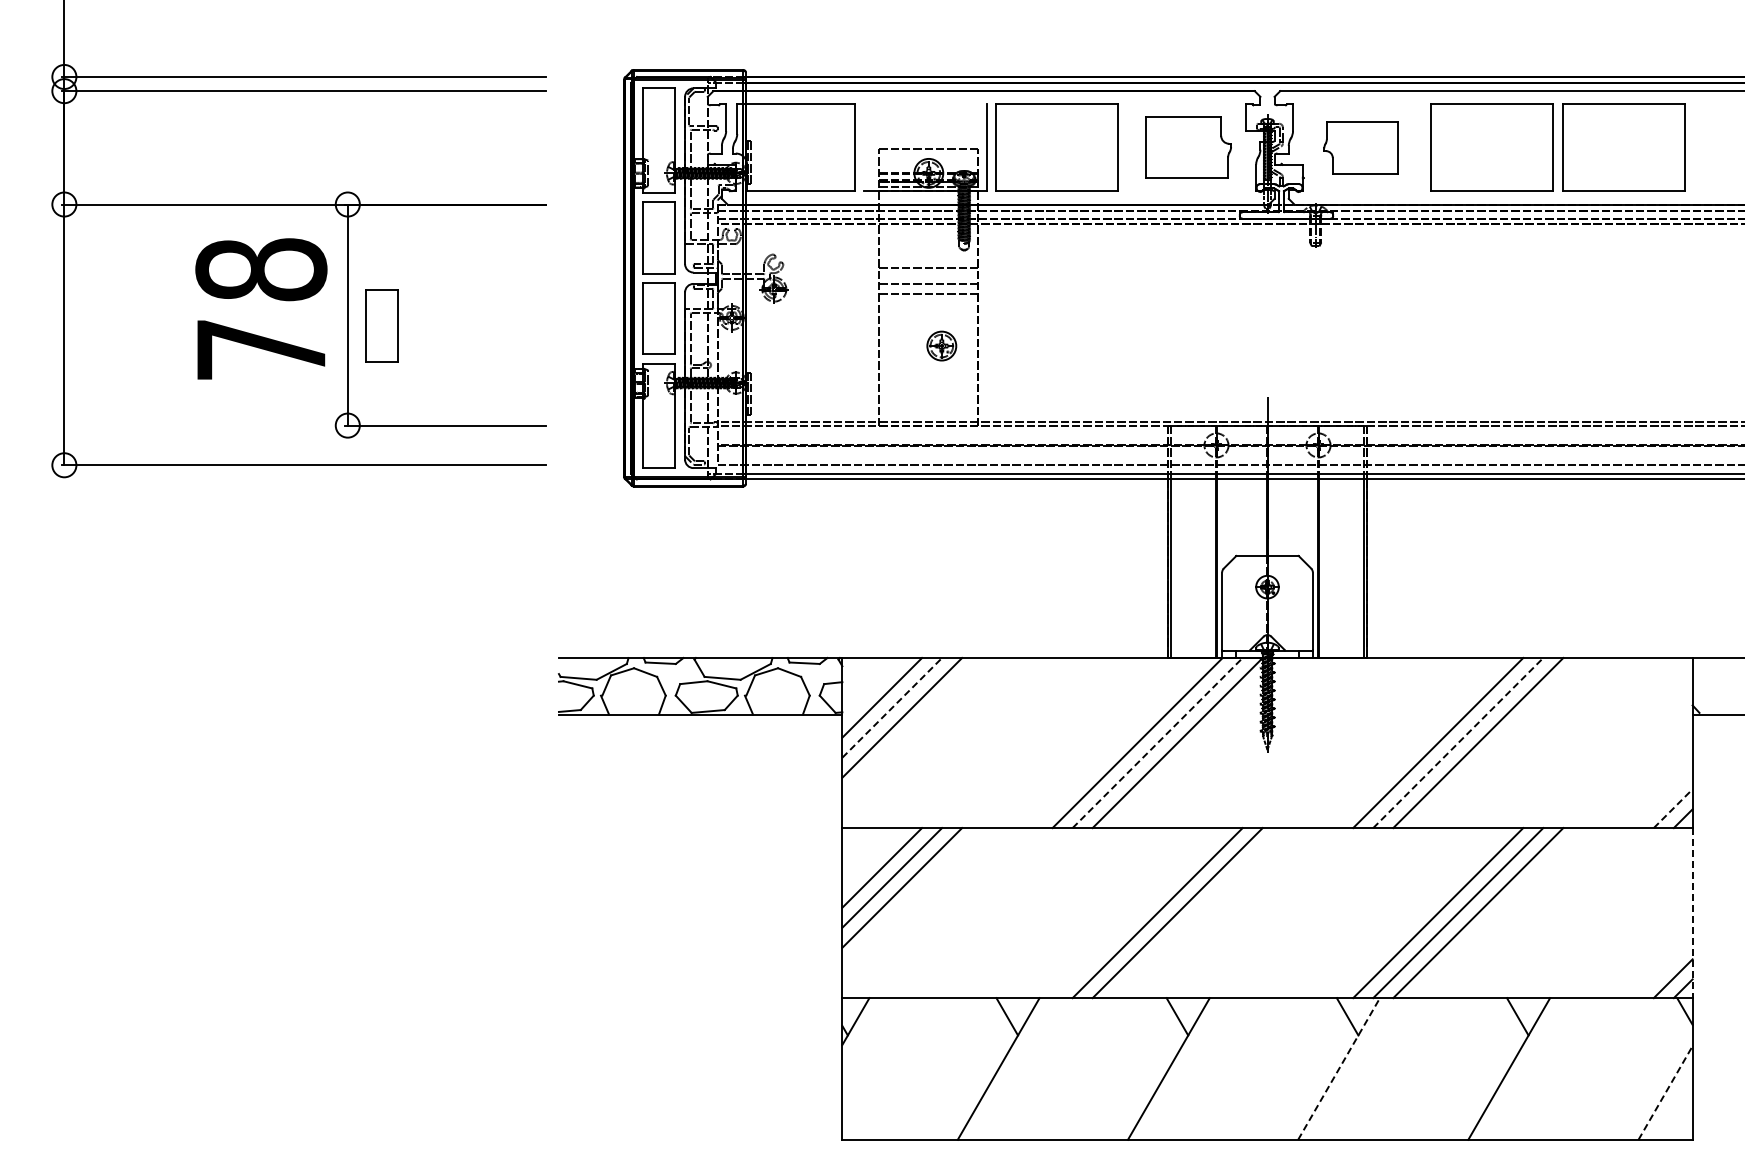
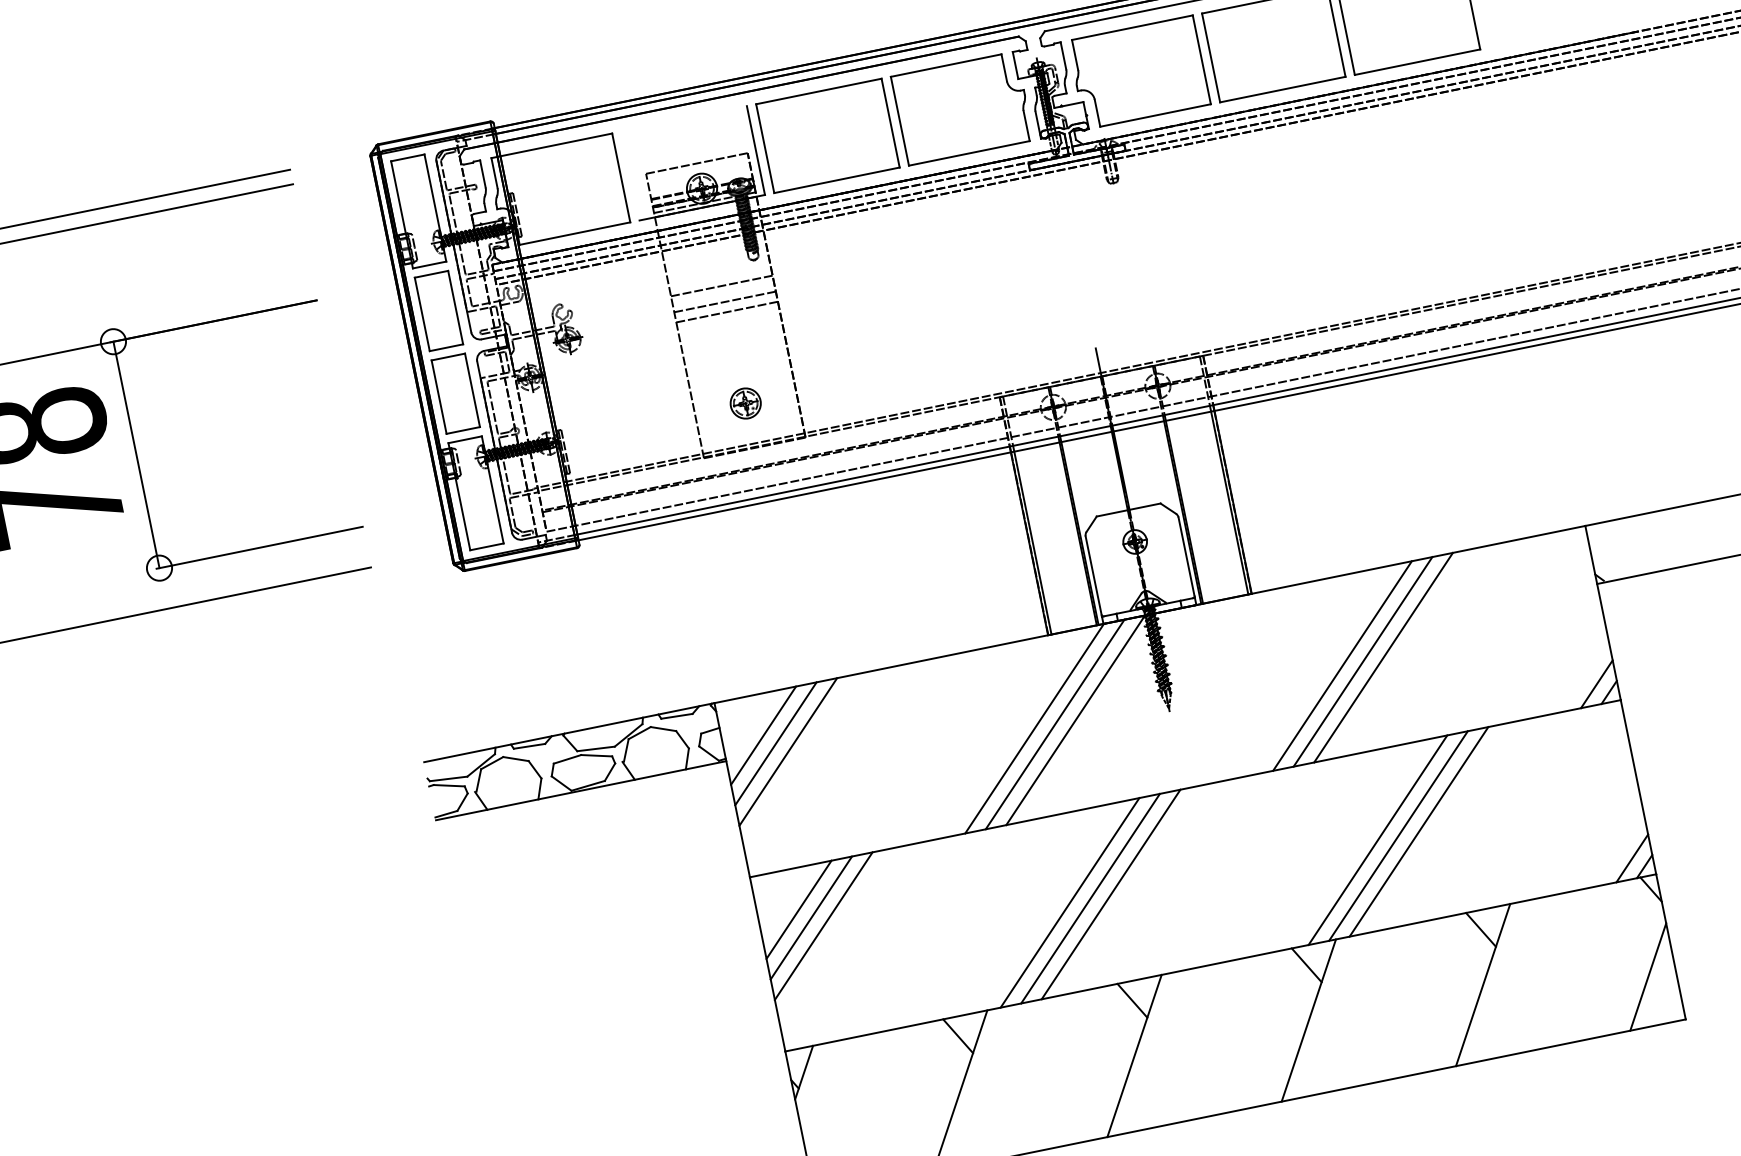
part: (1188, 147) -> (962, 108), size x1.43
part: (1360, 147) -> (1138, 72), size x1.67
part: (381, 325) -> (173, 458), removed
part: (941, 345) -> (745, 403), moved
line: (892, 707) -> (776, 743), dashed -> solid
line: (1158, 742) -> (1055, 723), dashed -> solid
line: (1458, 742) -> (1363, 661), dashed -> solid
line: (1673, 808) -> (1597, 684), dashed -> solid
line: (1137, 913) -> (1070, 903), added
line: (1692, 913) -> (1638, 787), dashed -> solid
line: (1339, 1068) -> (1309, 1019), dashed -> solid
line: (1665, 1092) -> (1648, 976), dashed -> solid

